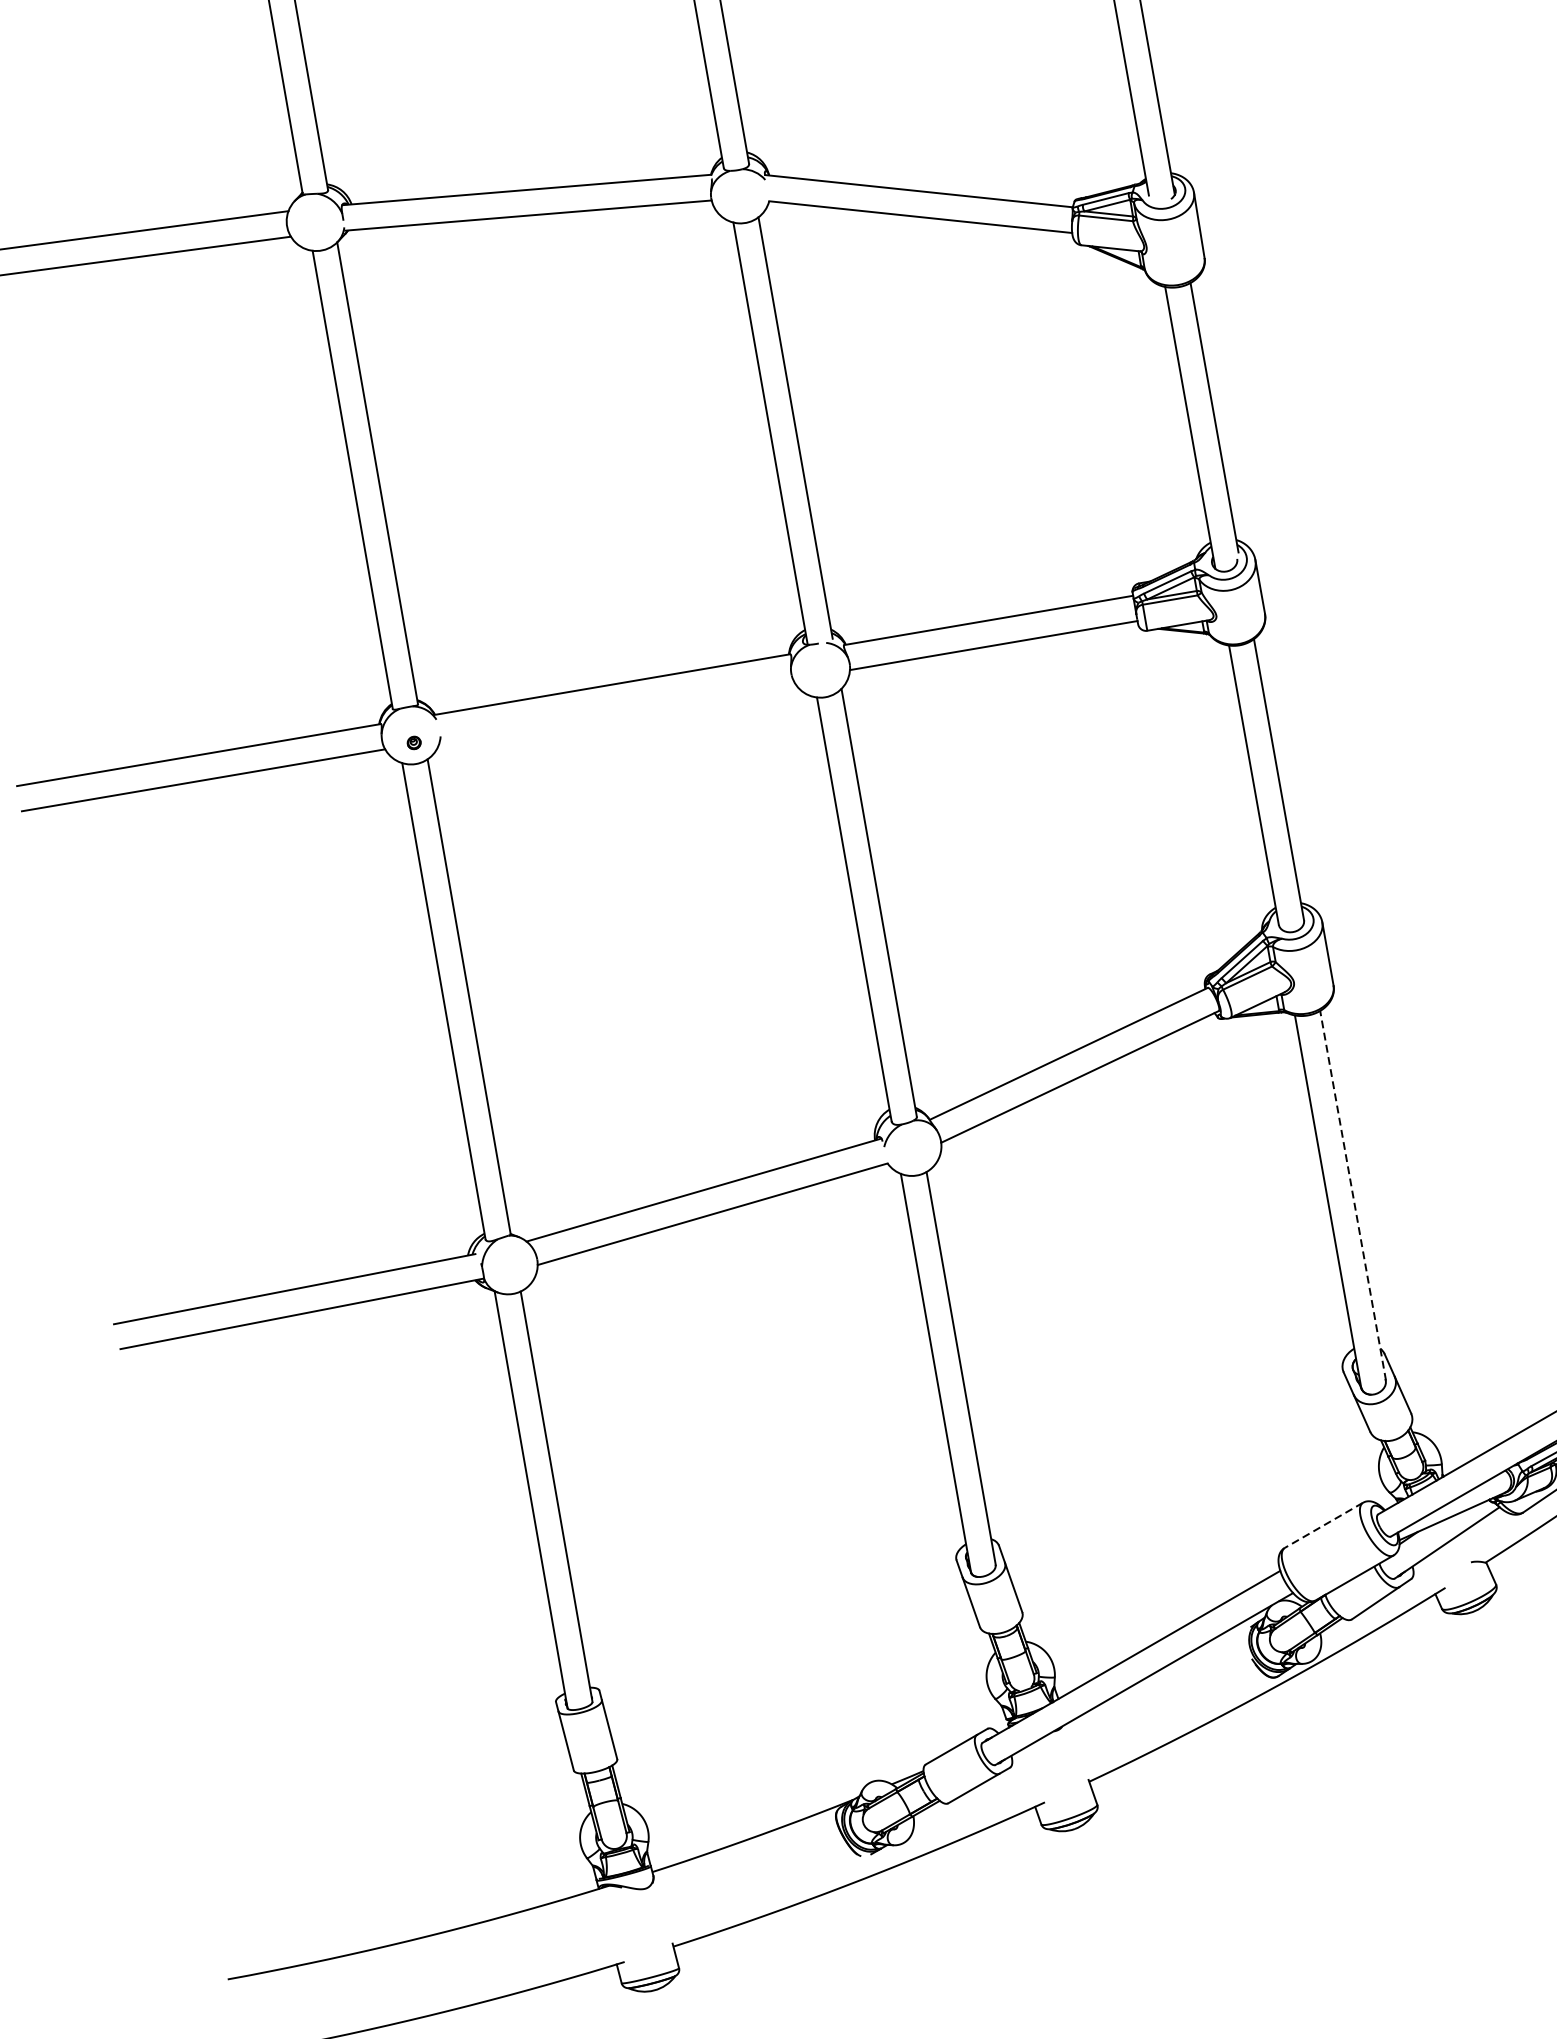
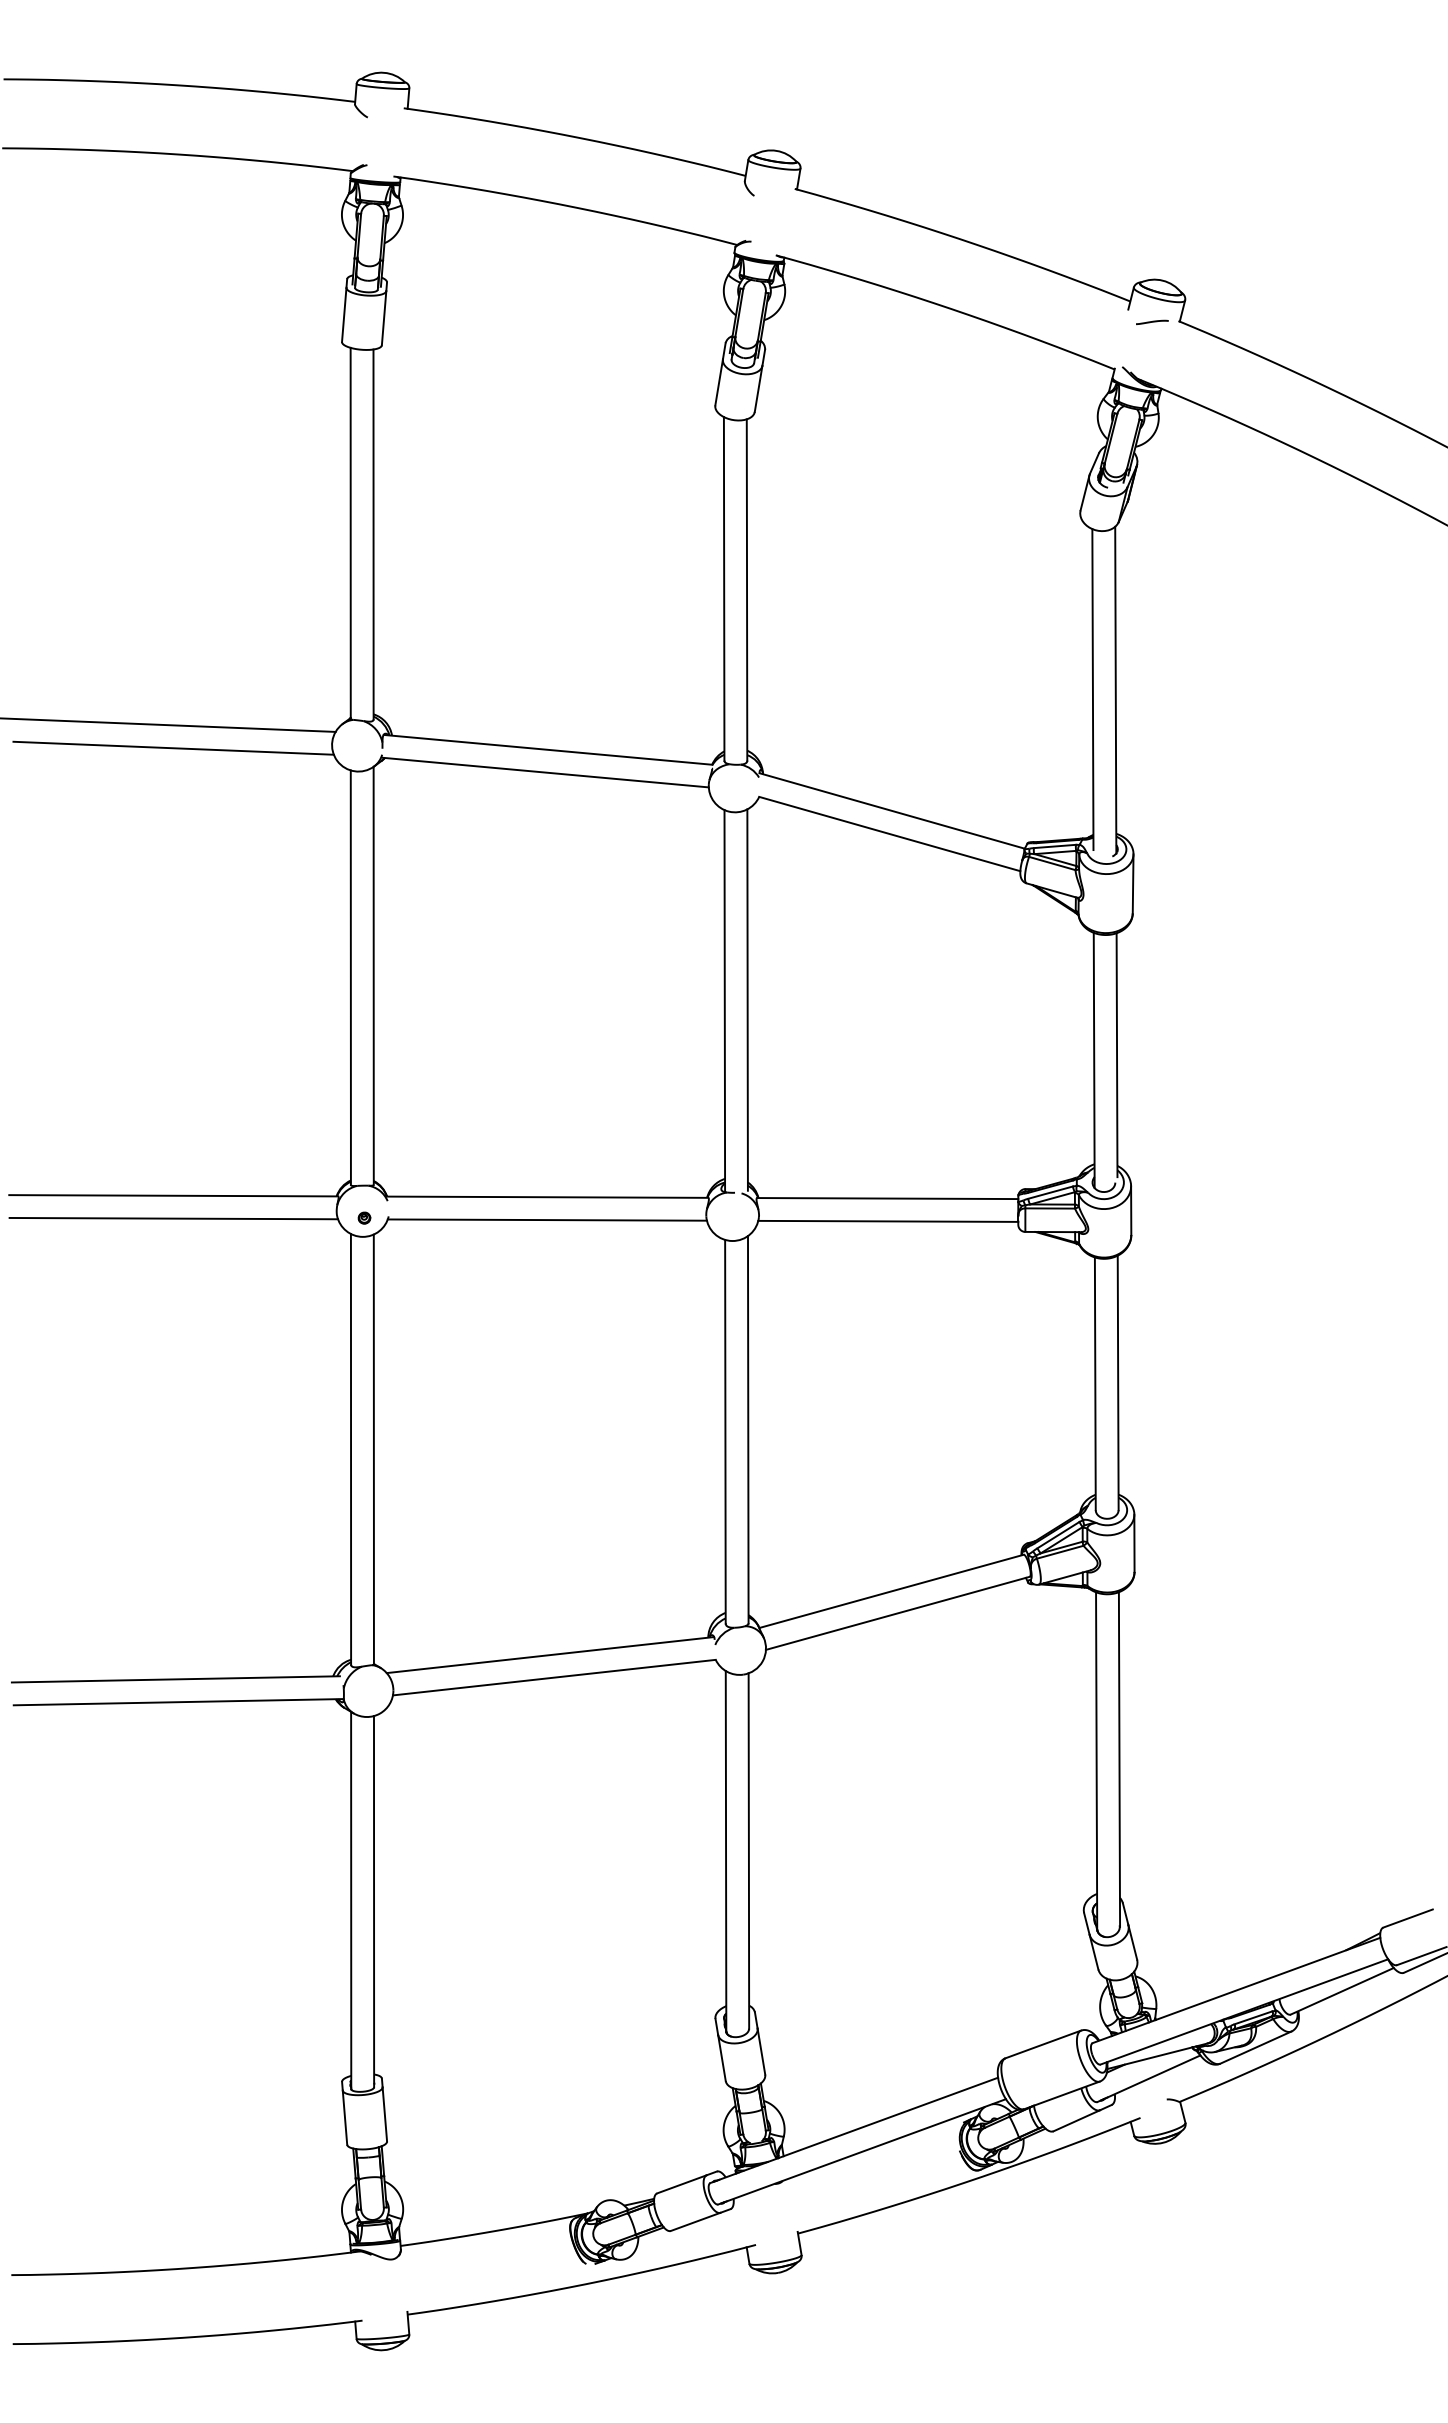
line: (615, 709) -> (546, 1219), added
line: (1353, 1195) -> (1119, 1759), dashed -> solid
line: (1322, 1525) -> (1042, 2044), dashed -> solid

